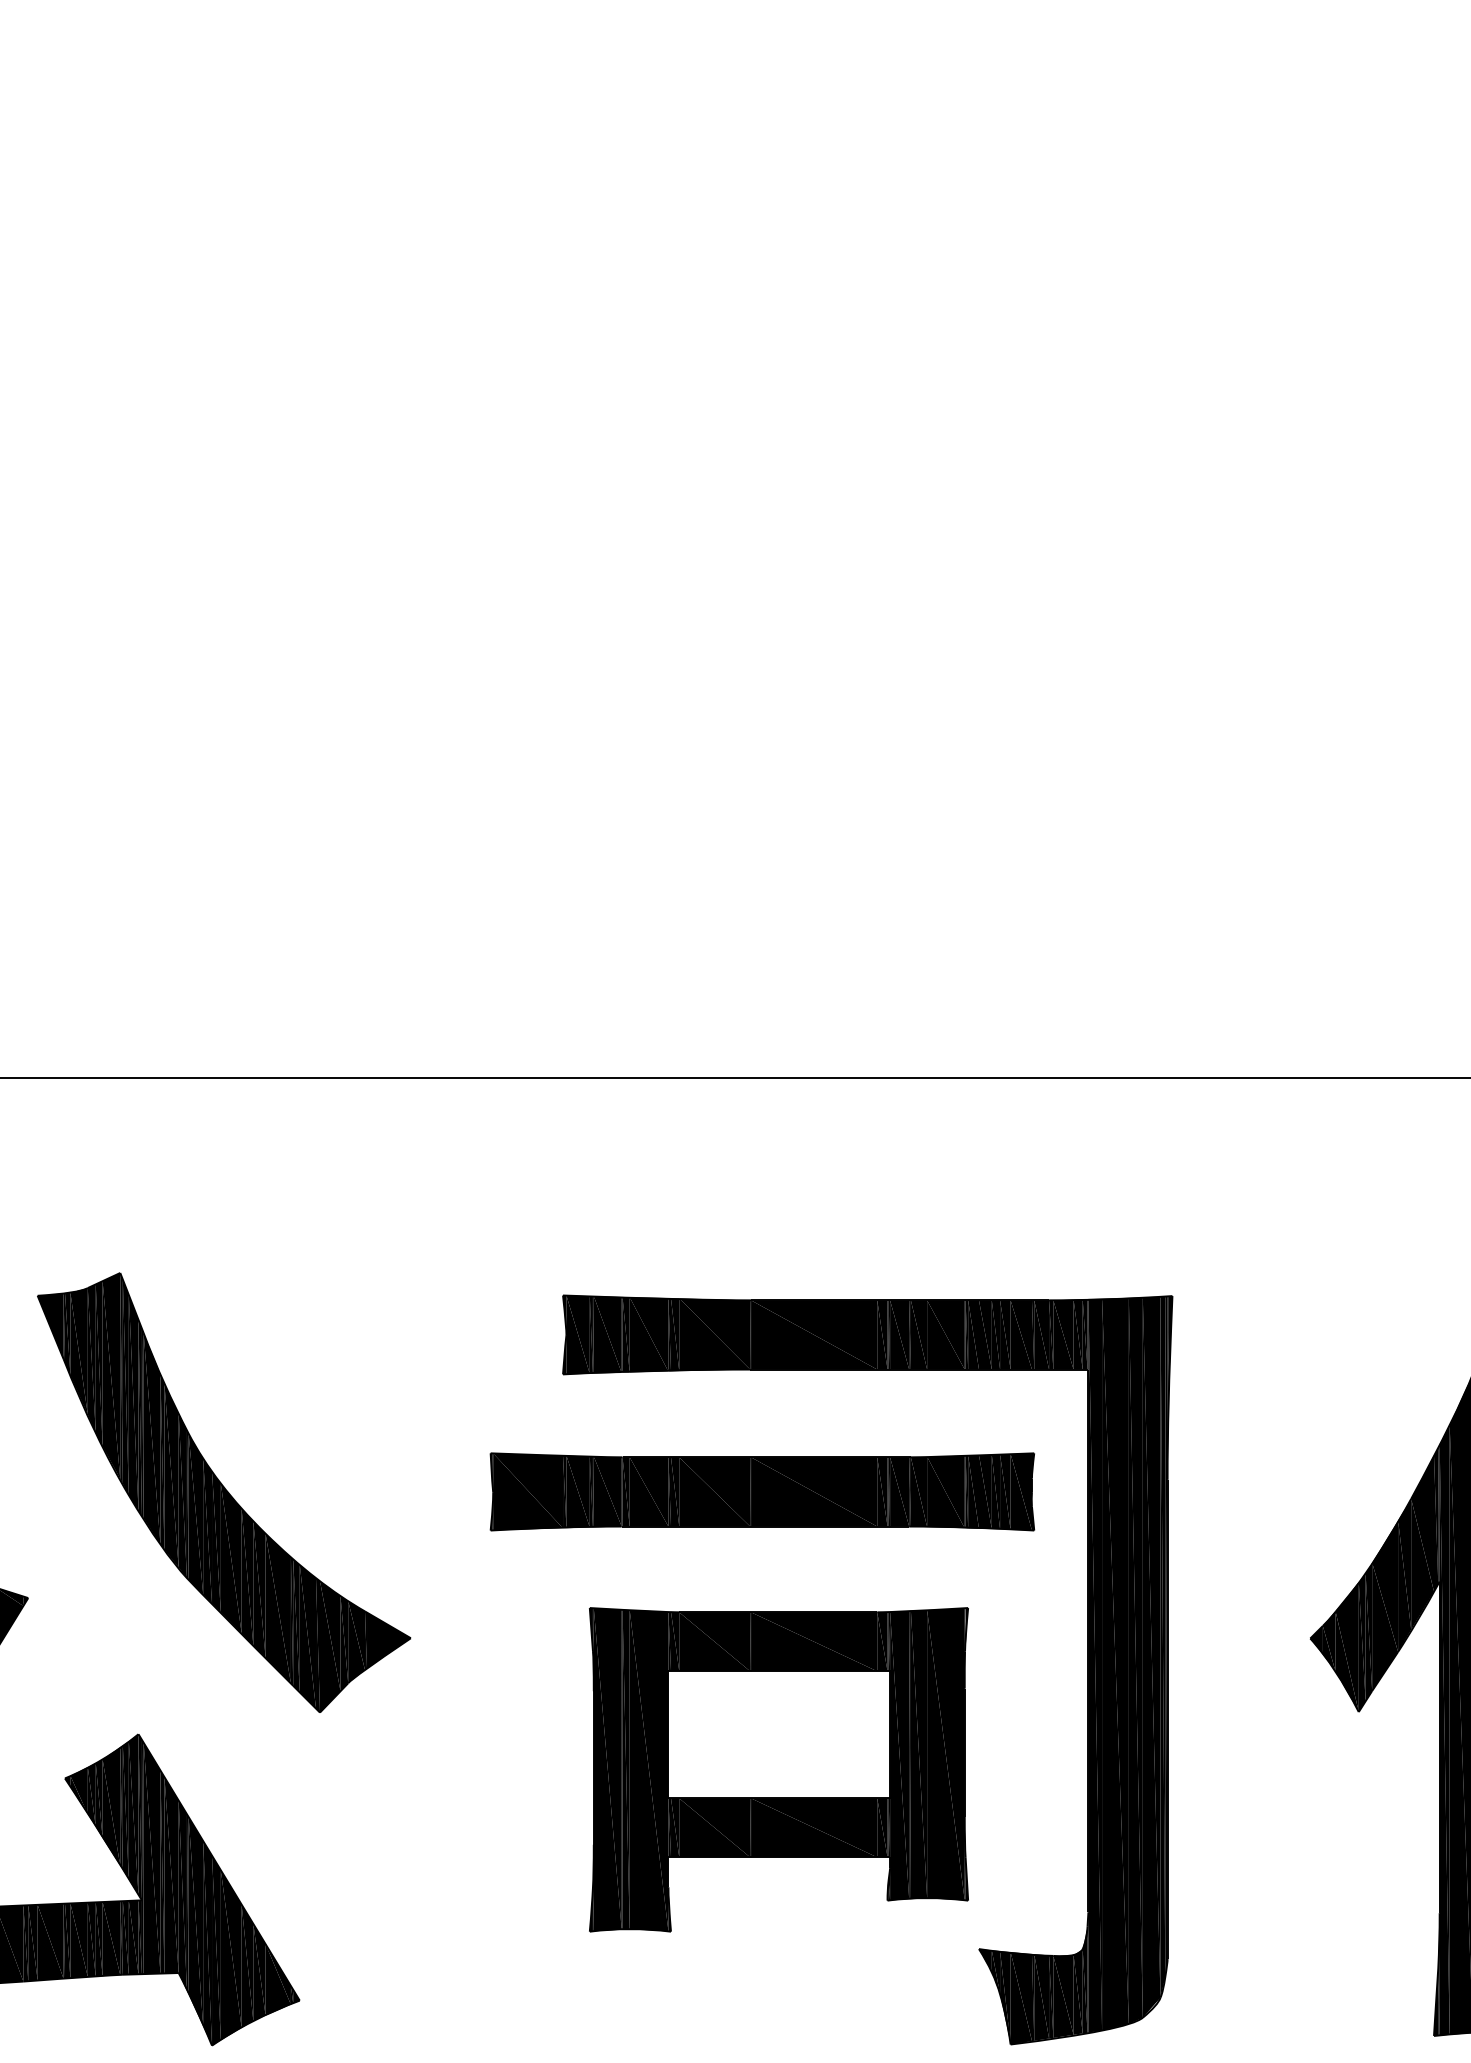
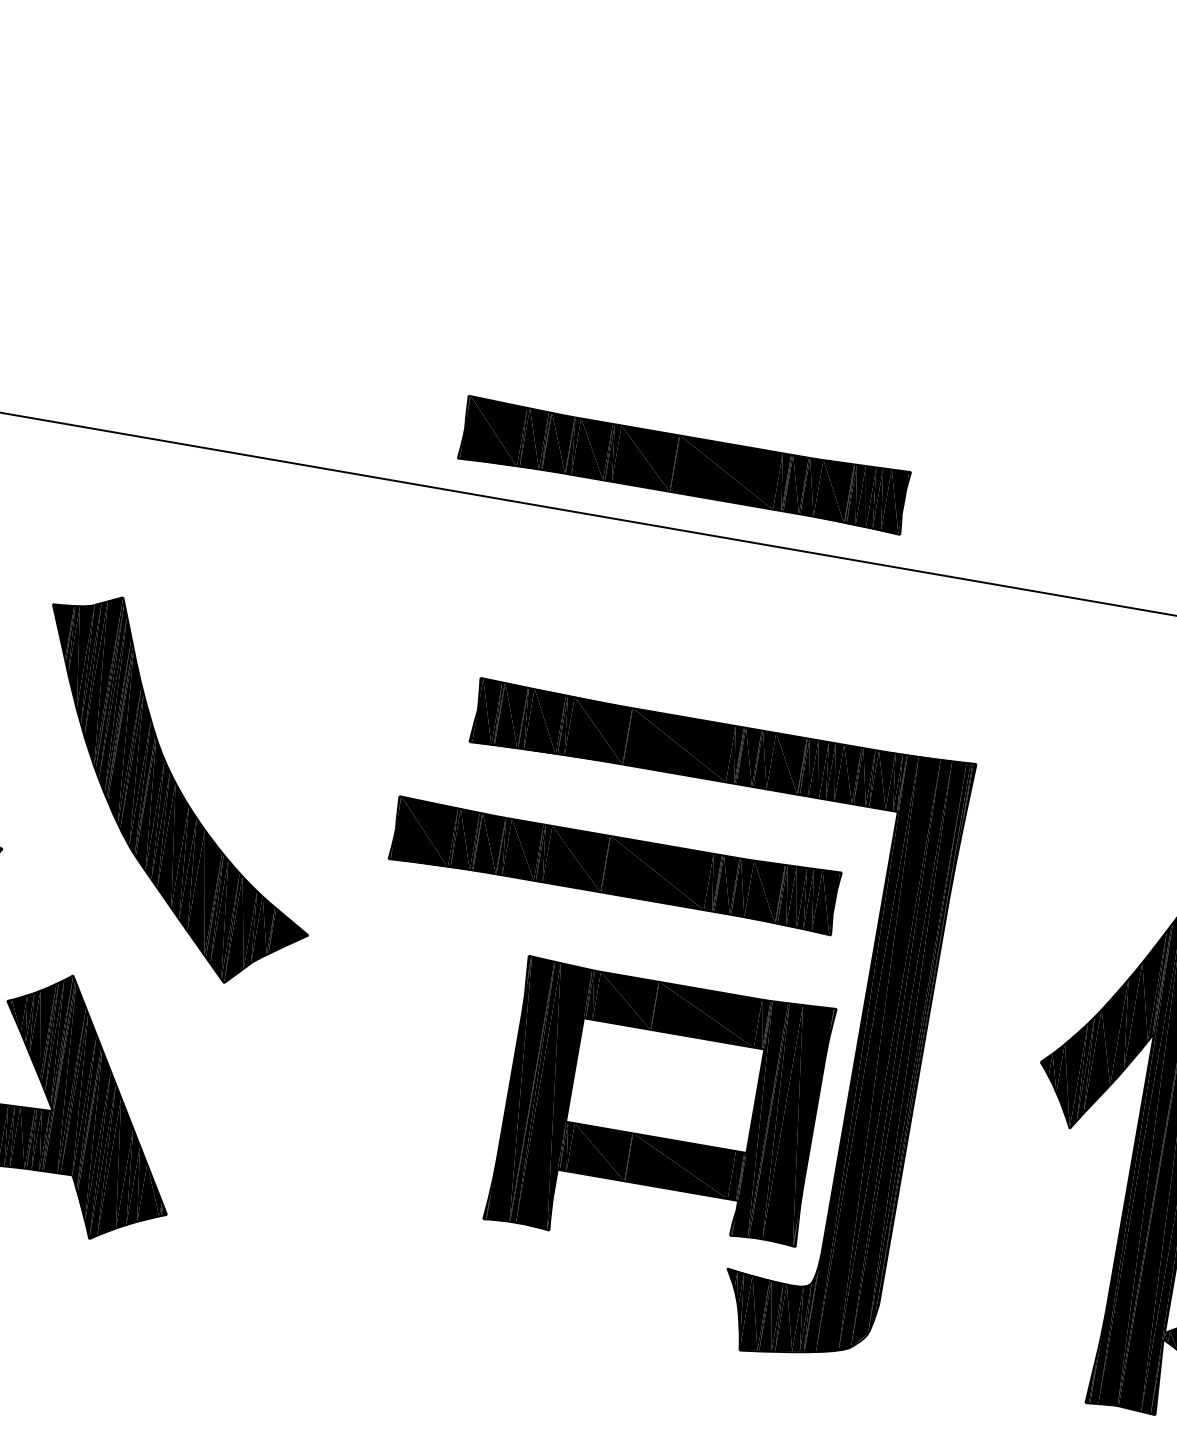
part: (762, 999) -> (684, 464), added
part: (778, 1769) -> (659, 1113), moved

